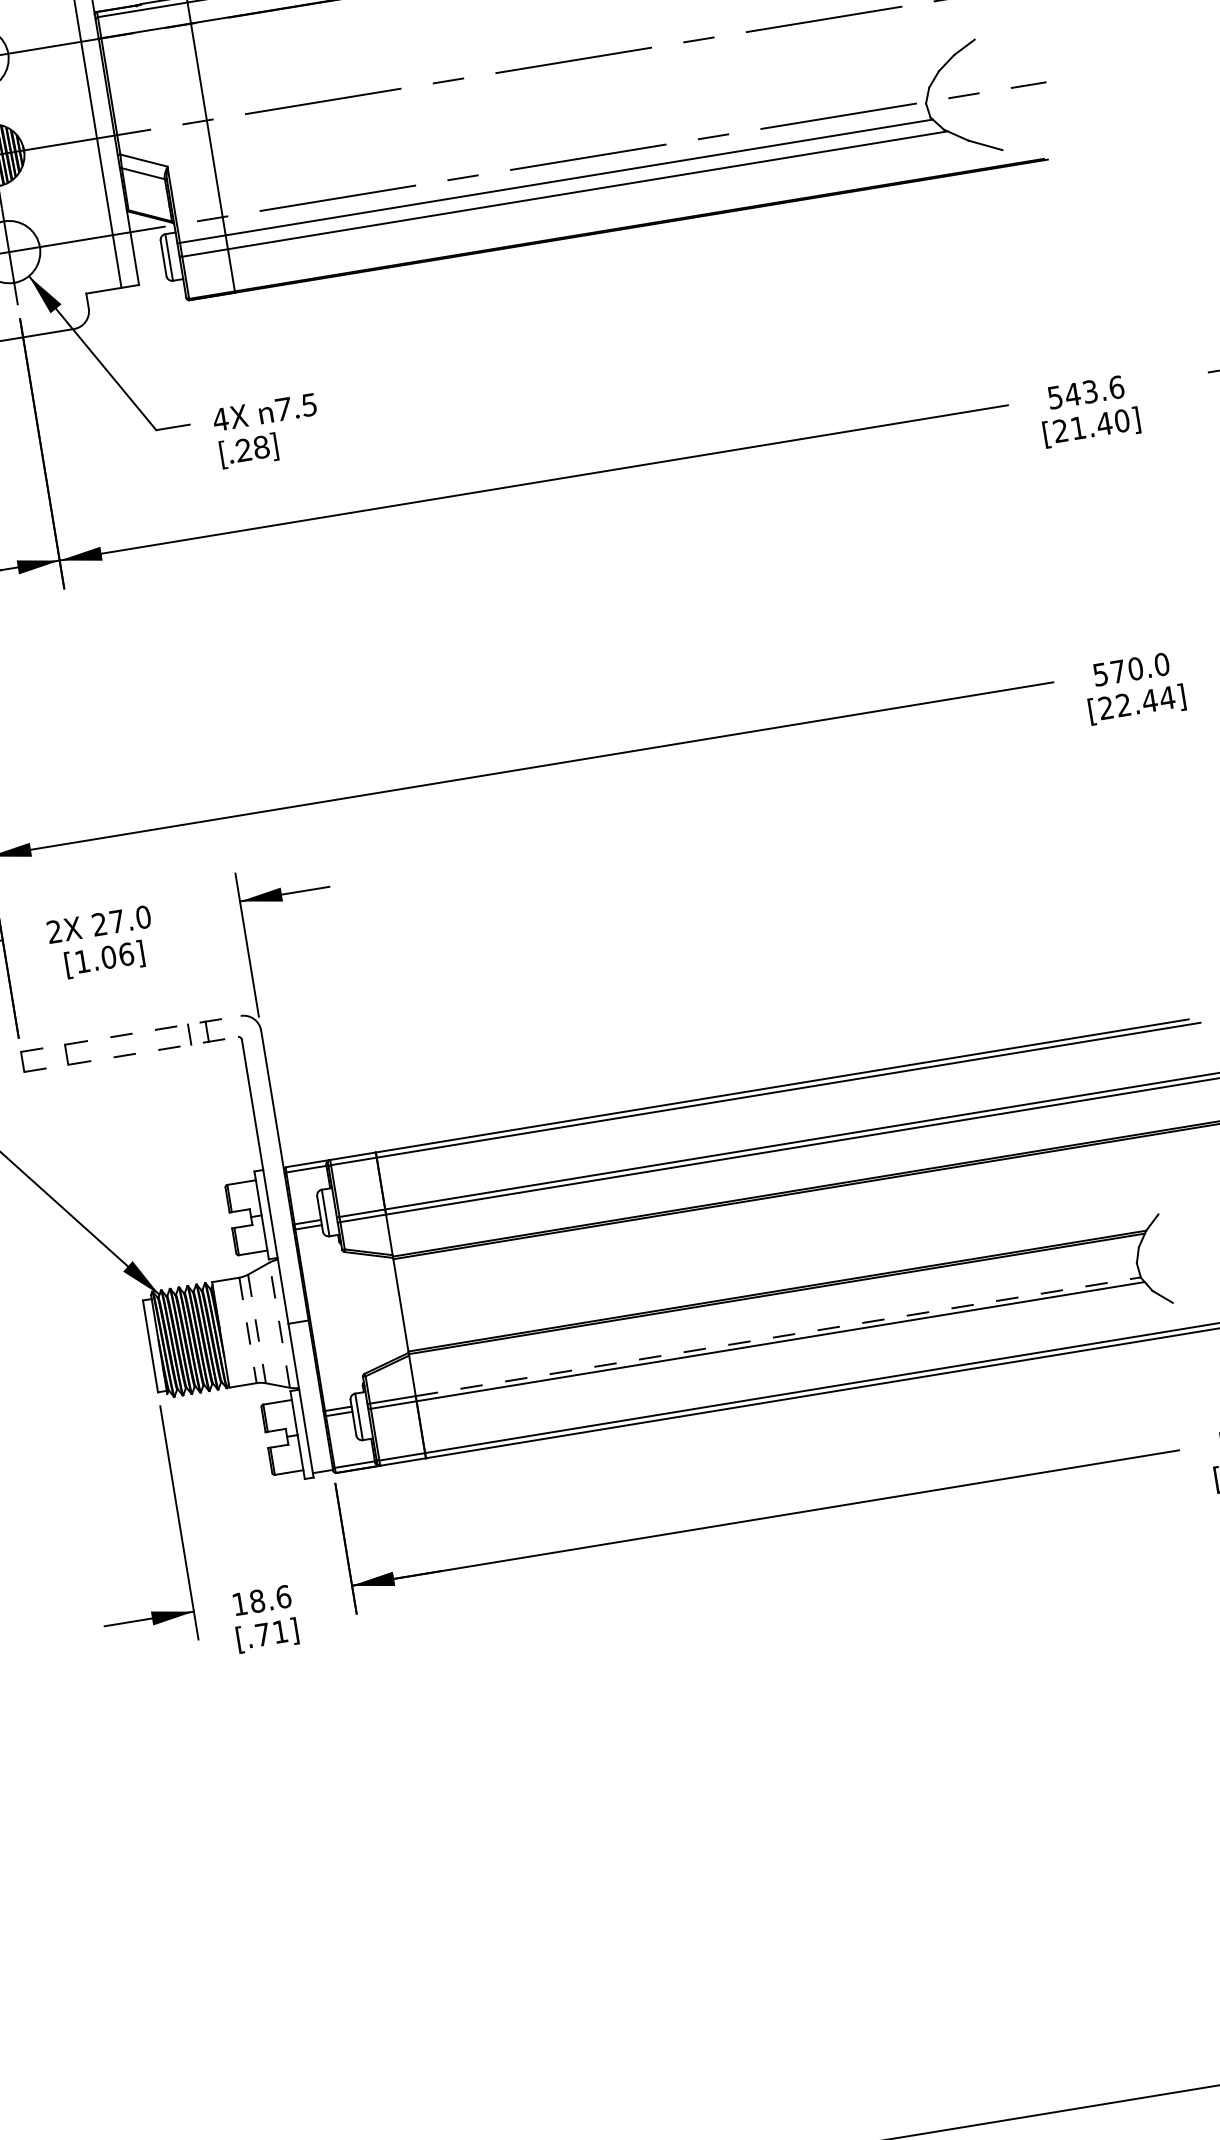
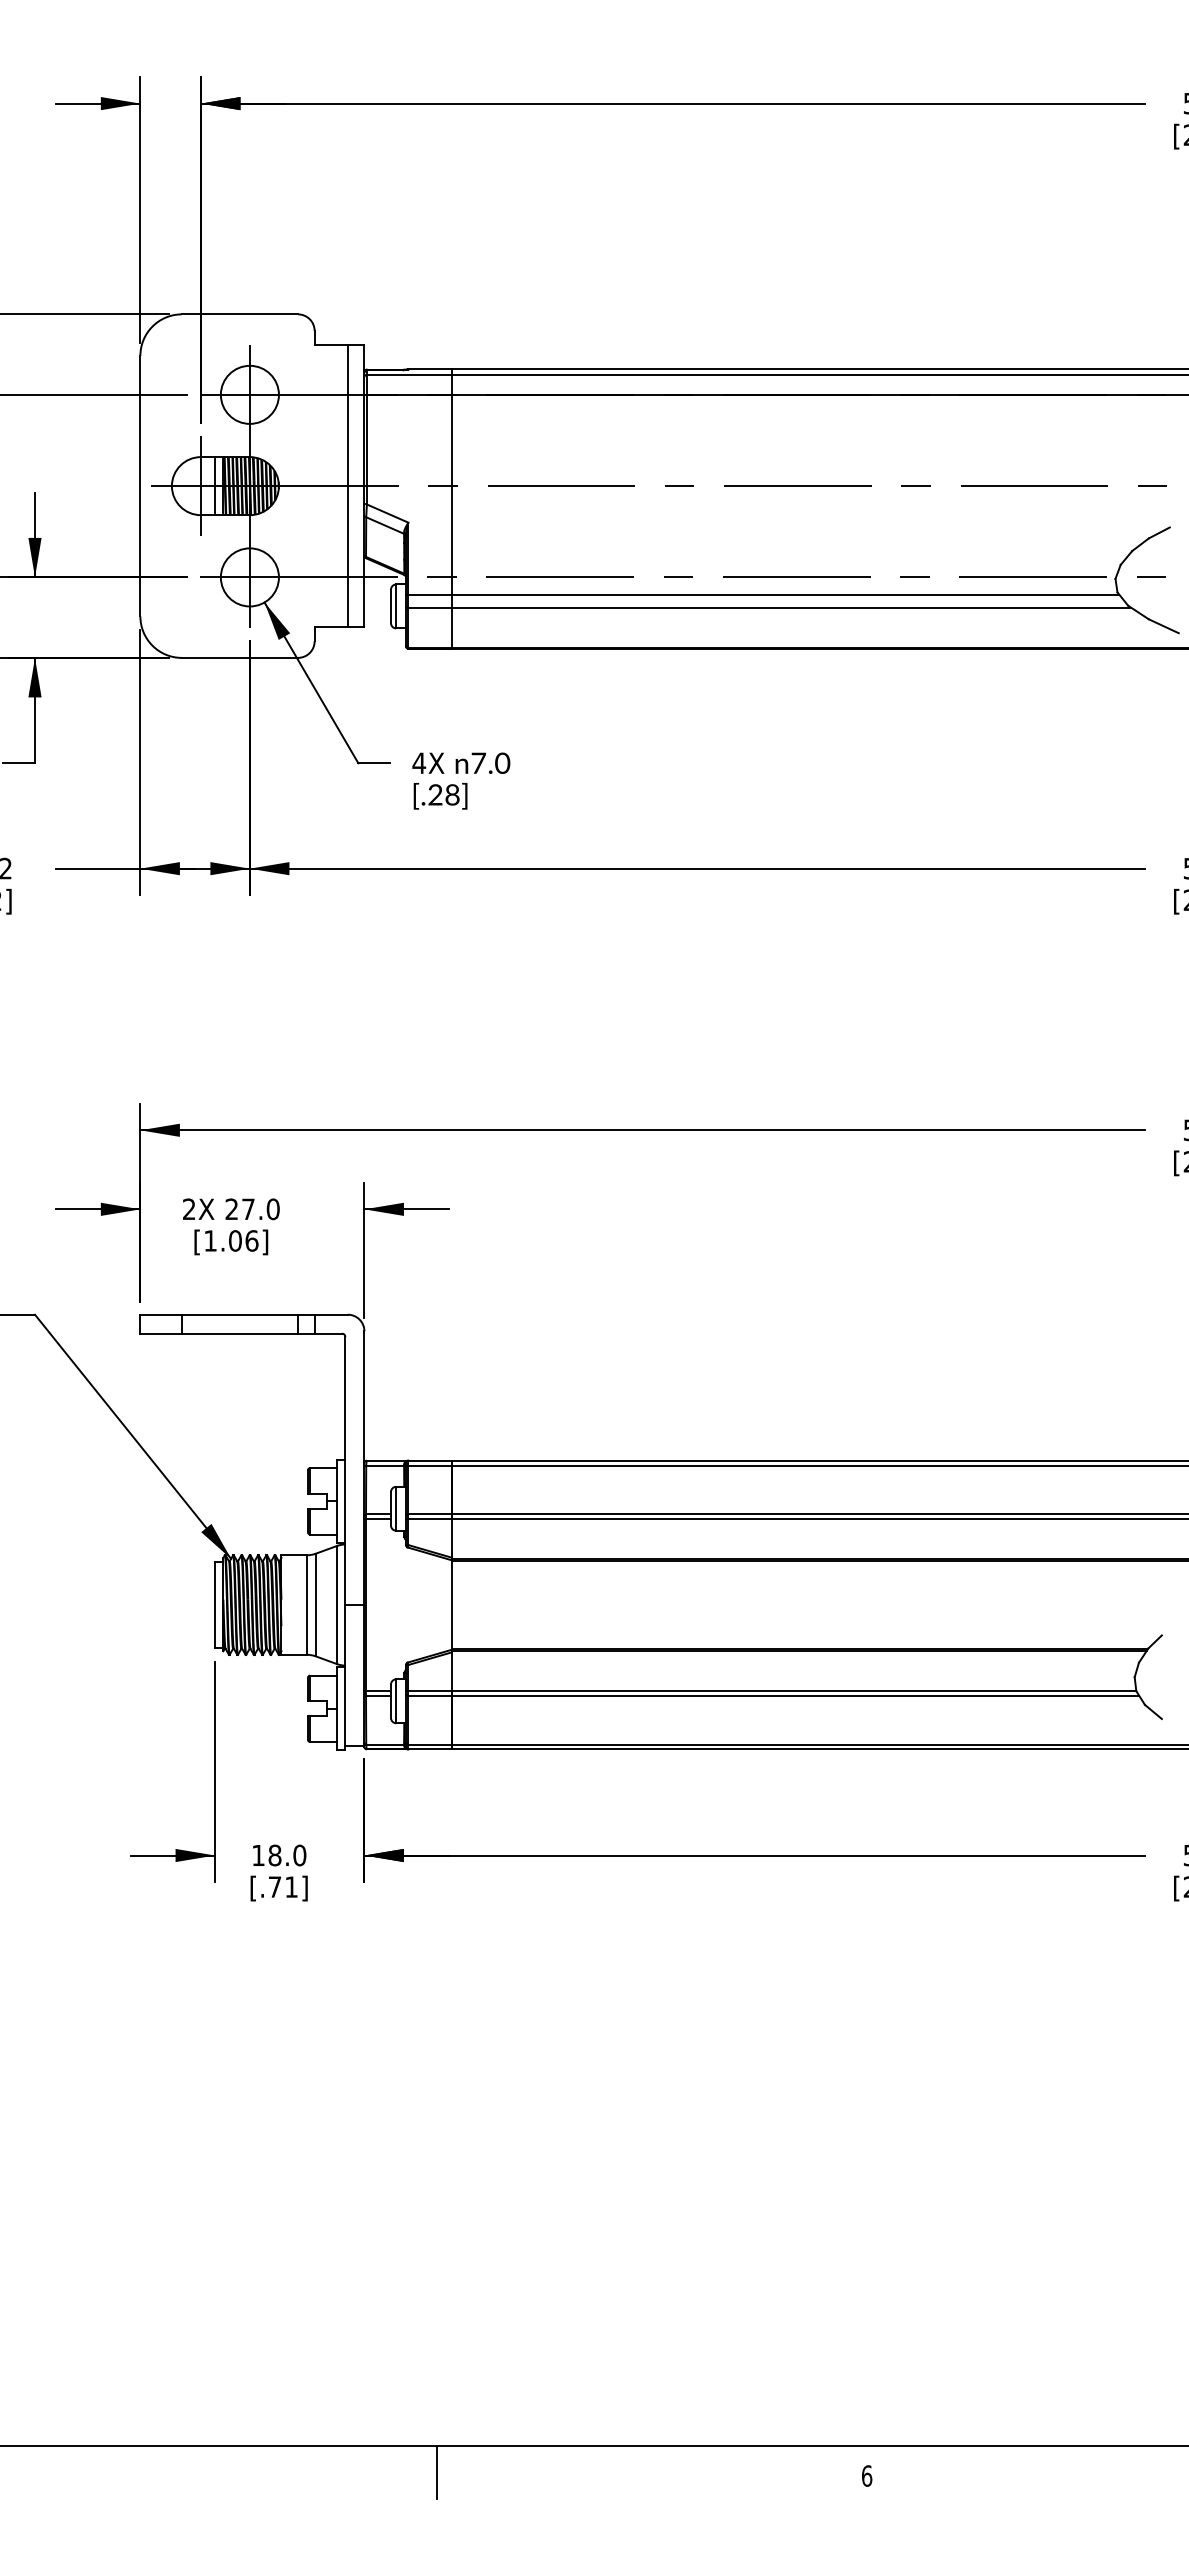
text: (308, 404) -> (502, 762), 7.5 -> 7.0
line: (131, 1033) -> (244, 1314), dashed -> solid
line: (131, 1054) -> (241, 1333), dashed -> solid
line: (280, 1324) -> (337, 1604), dashed -> solid
line: (256, 1329) -> (315, 1605), dashed -> solid
line: (248, 1330) -> (307, 1605), dashed -> solid
line: (778, 1336) -> (794, 1690), dashed -> solid
text: (283, 1597) -> (299, 1855), 18.6 -> 18.0

